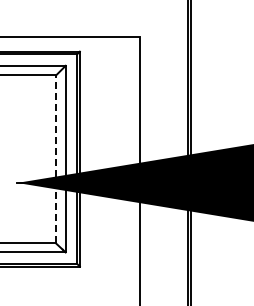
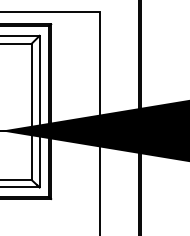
line: (56, 159) -> (32, 111), dashed -> solid

